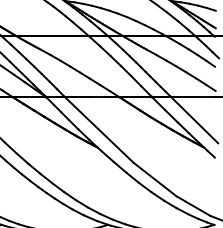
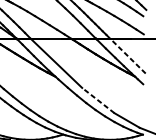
line: (194, 119) -> (127, 55), solid -> dashed
line: (154, 179) -> (98, 100), solid -> dashed

